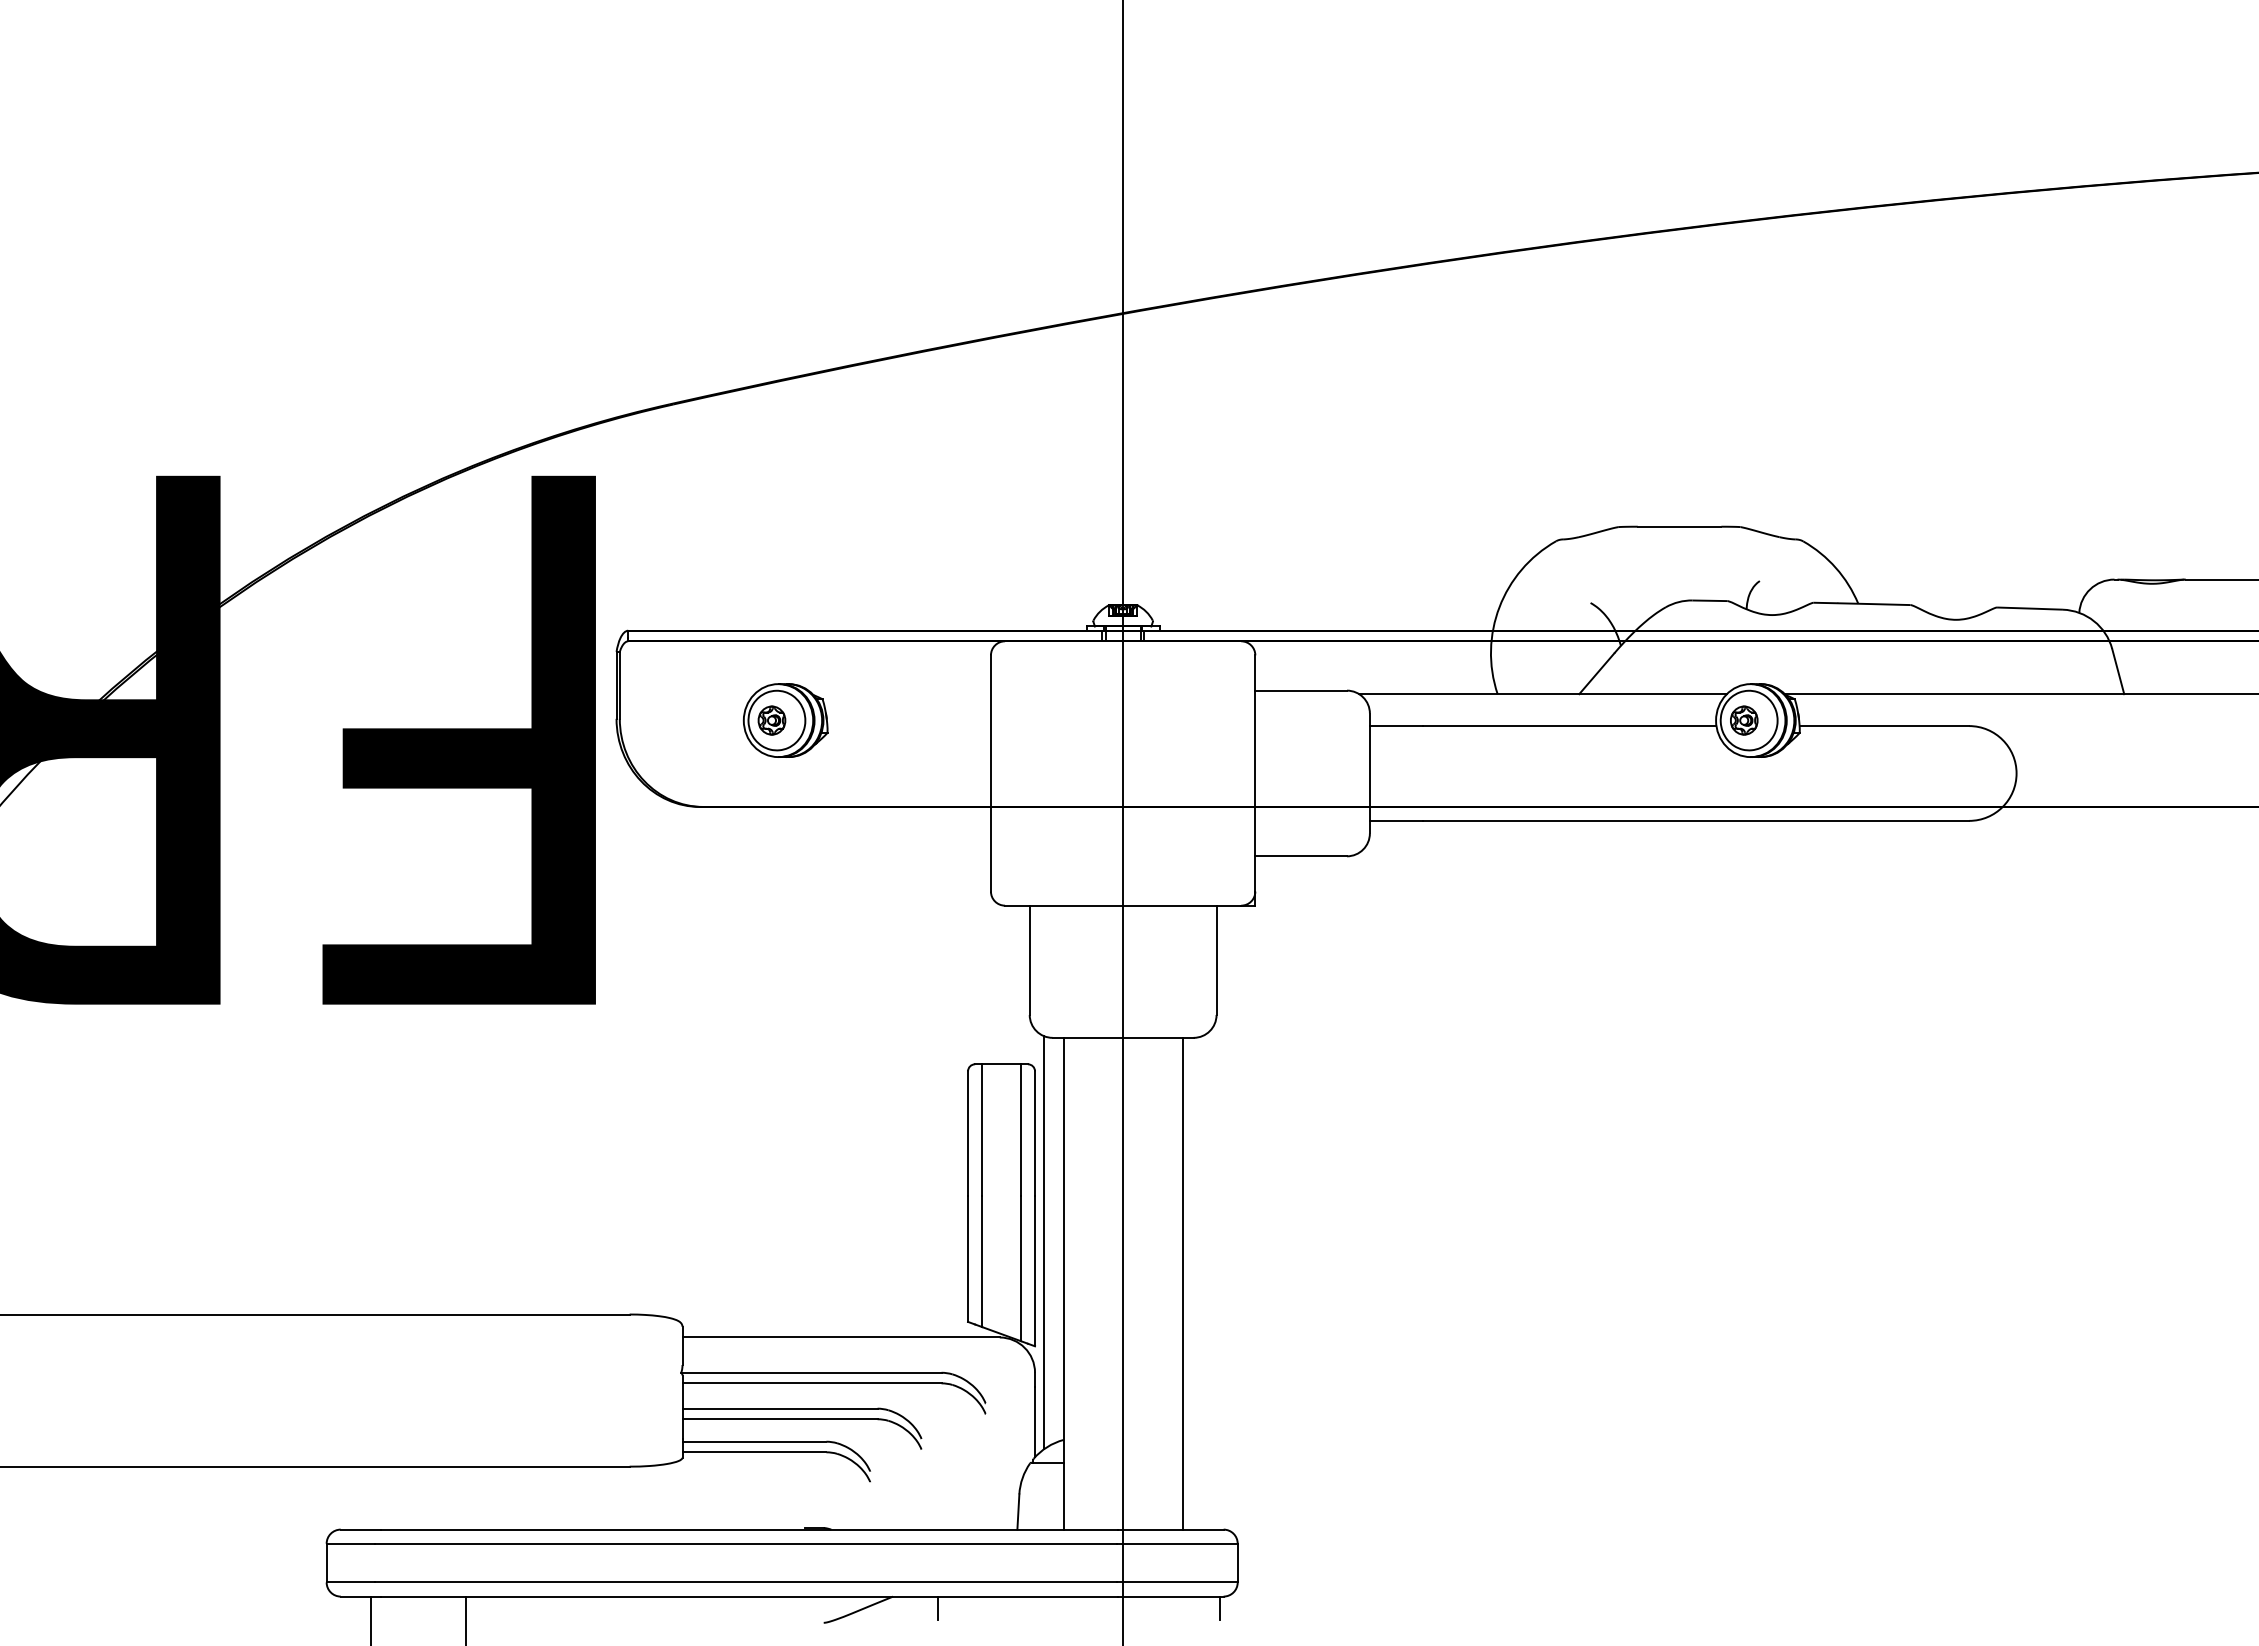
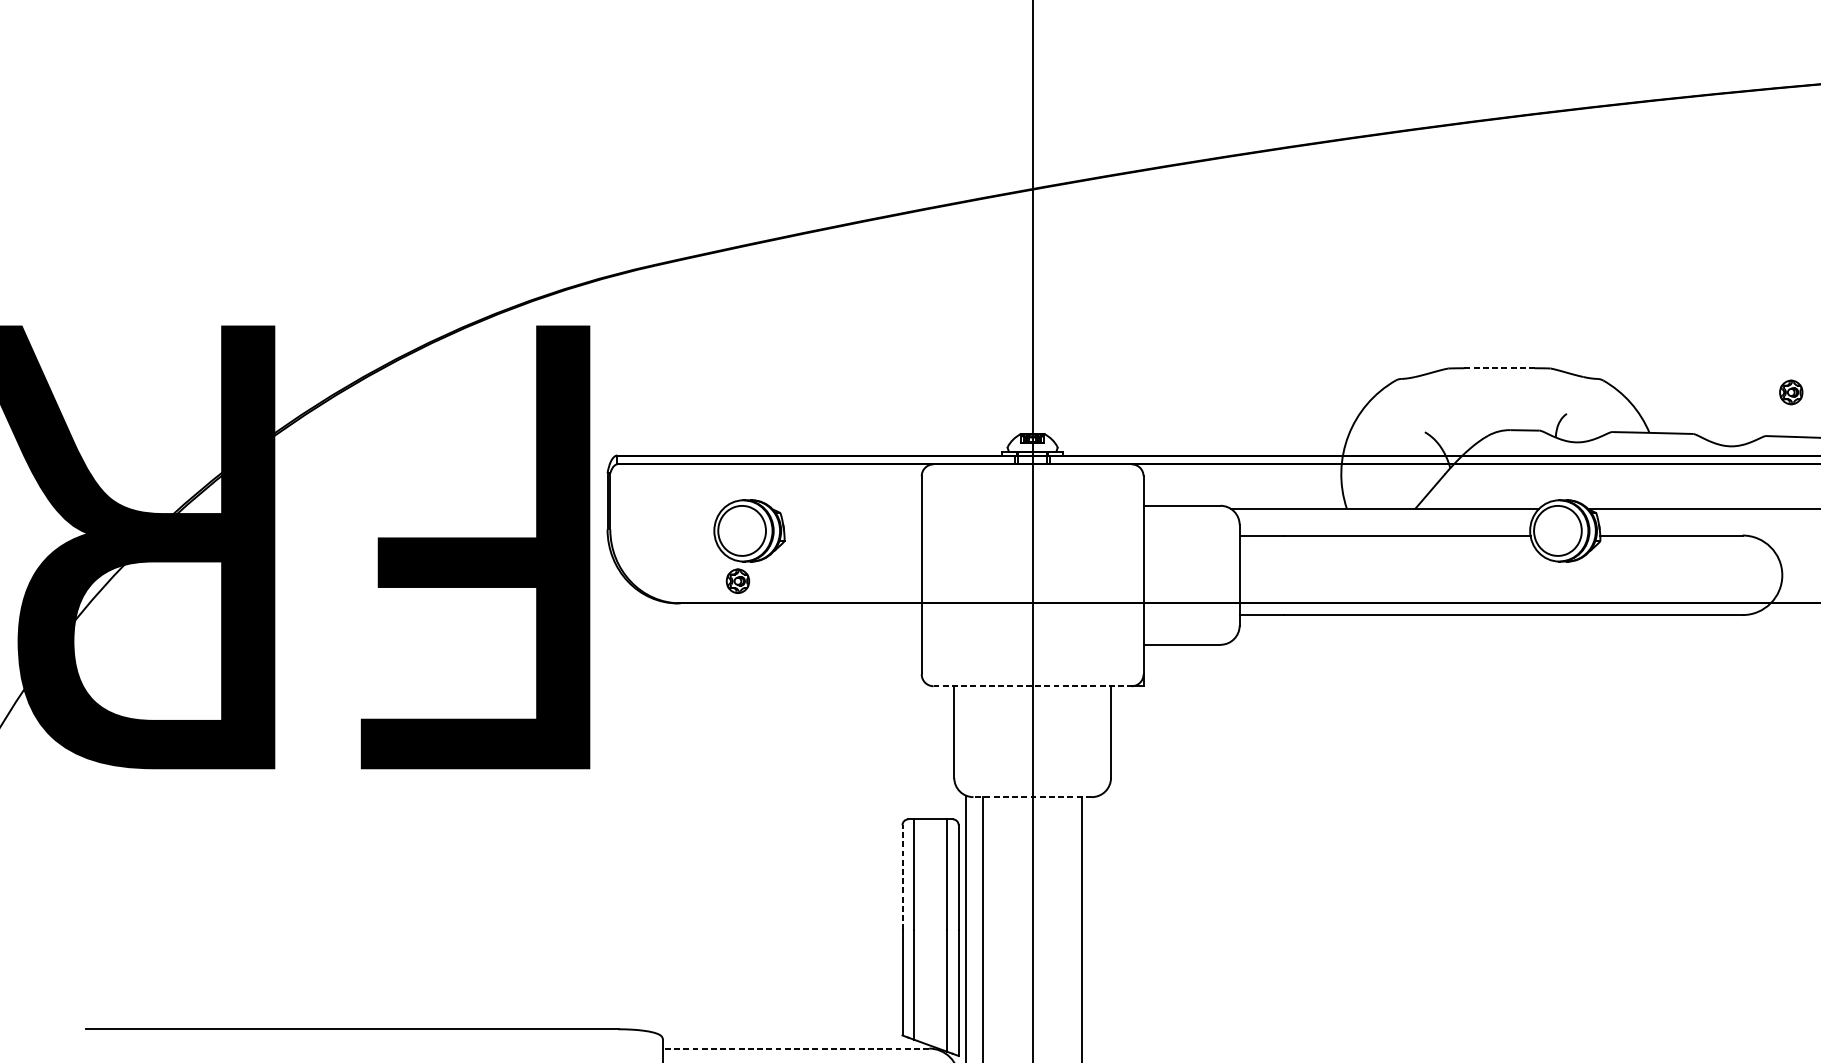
line: (1679, 526) -> (1499, 368), solid -> dashed
part: (771, 720) -> (737, 581), moved
part: (1744, 720) -> (1791, 392), moved
line: (1123, 905) -> (1032, 686), solid -> dashed
line: (1123, 1037) -> (1032, 796), solid -> dashed
line: (968, 1133) -> (902, 877), solid -> dashed
line: (841, 1337) -> (796, 1048), solid -> dashed

